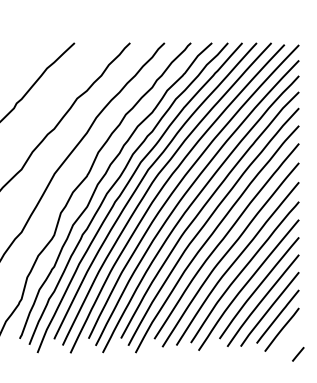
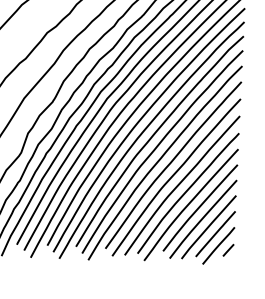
line: (298, 353) -> (228, 249), moved

